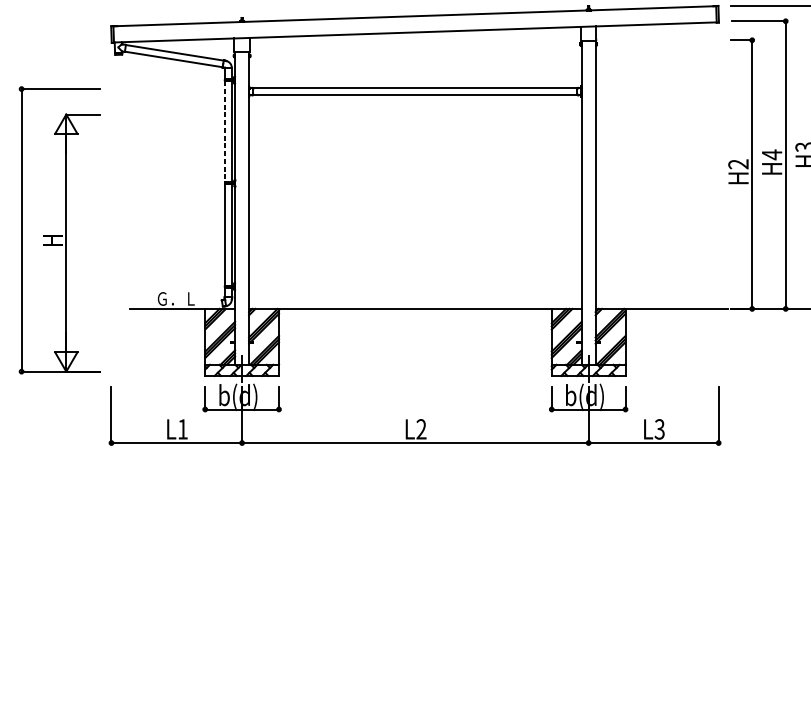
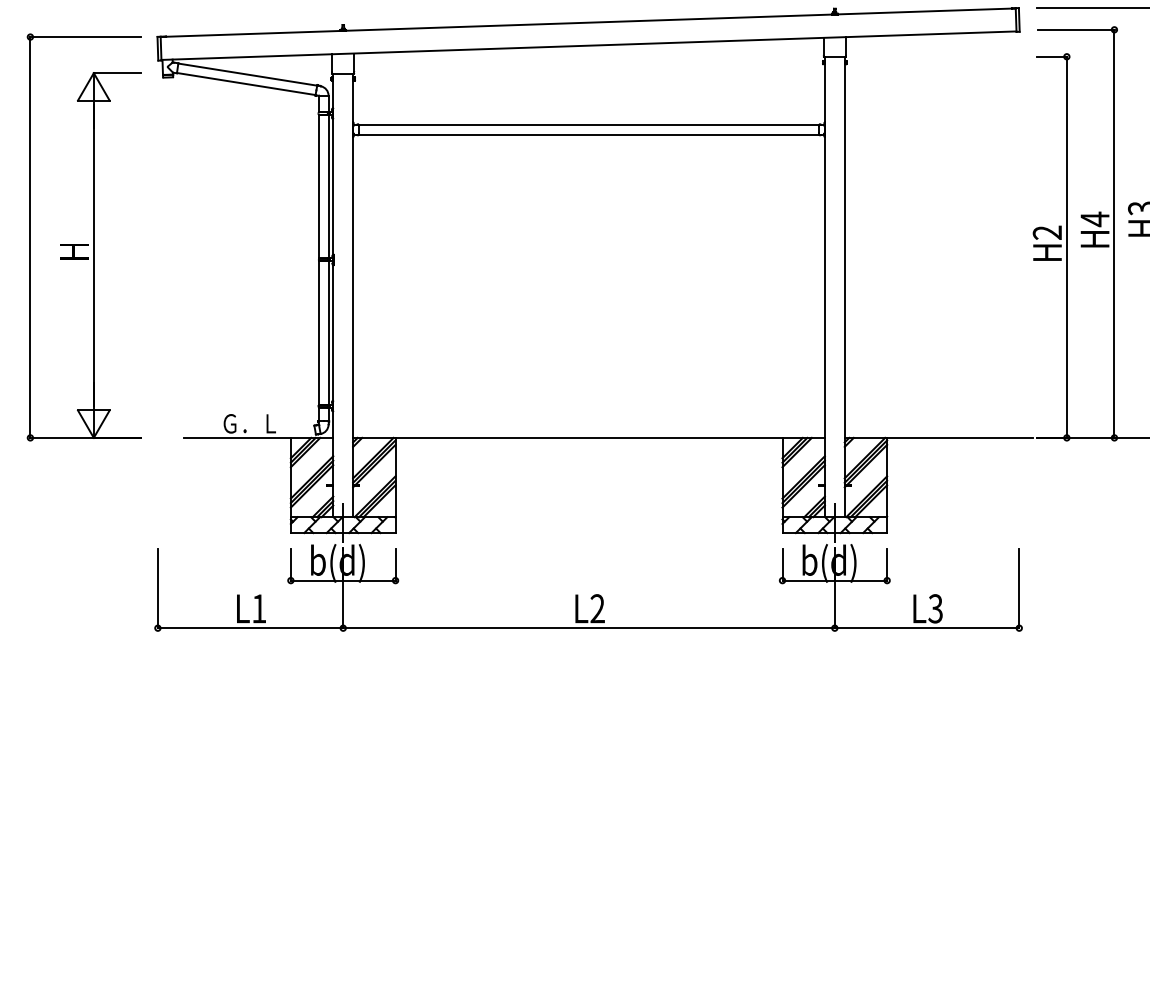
line: (225, 131) -> (319, 186), dashed -> solid
part: (59, 235) -> (83, 244), moved

